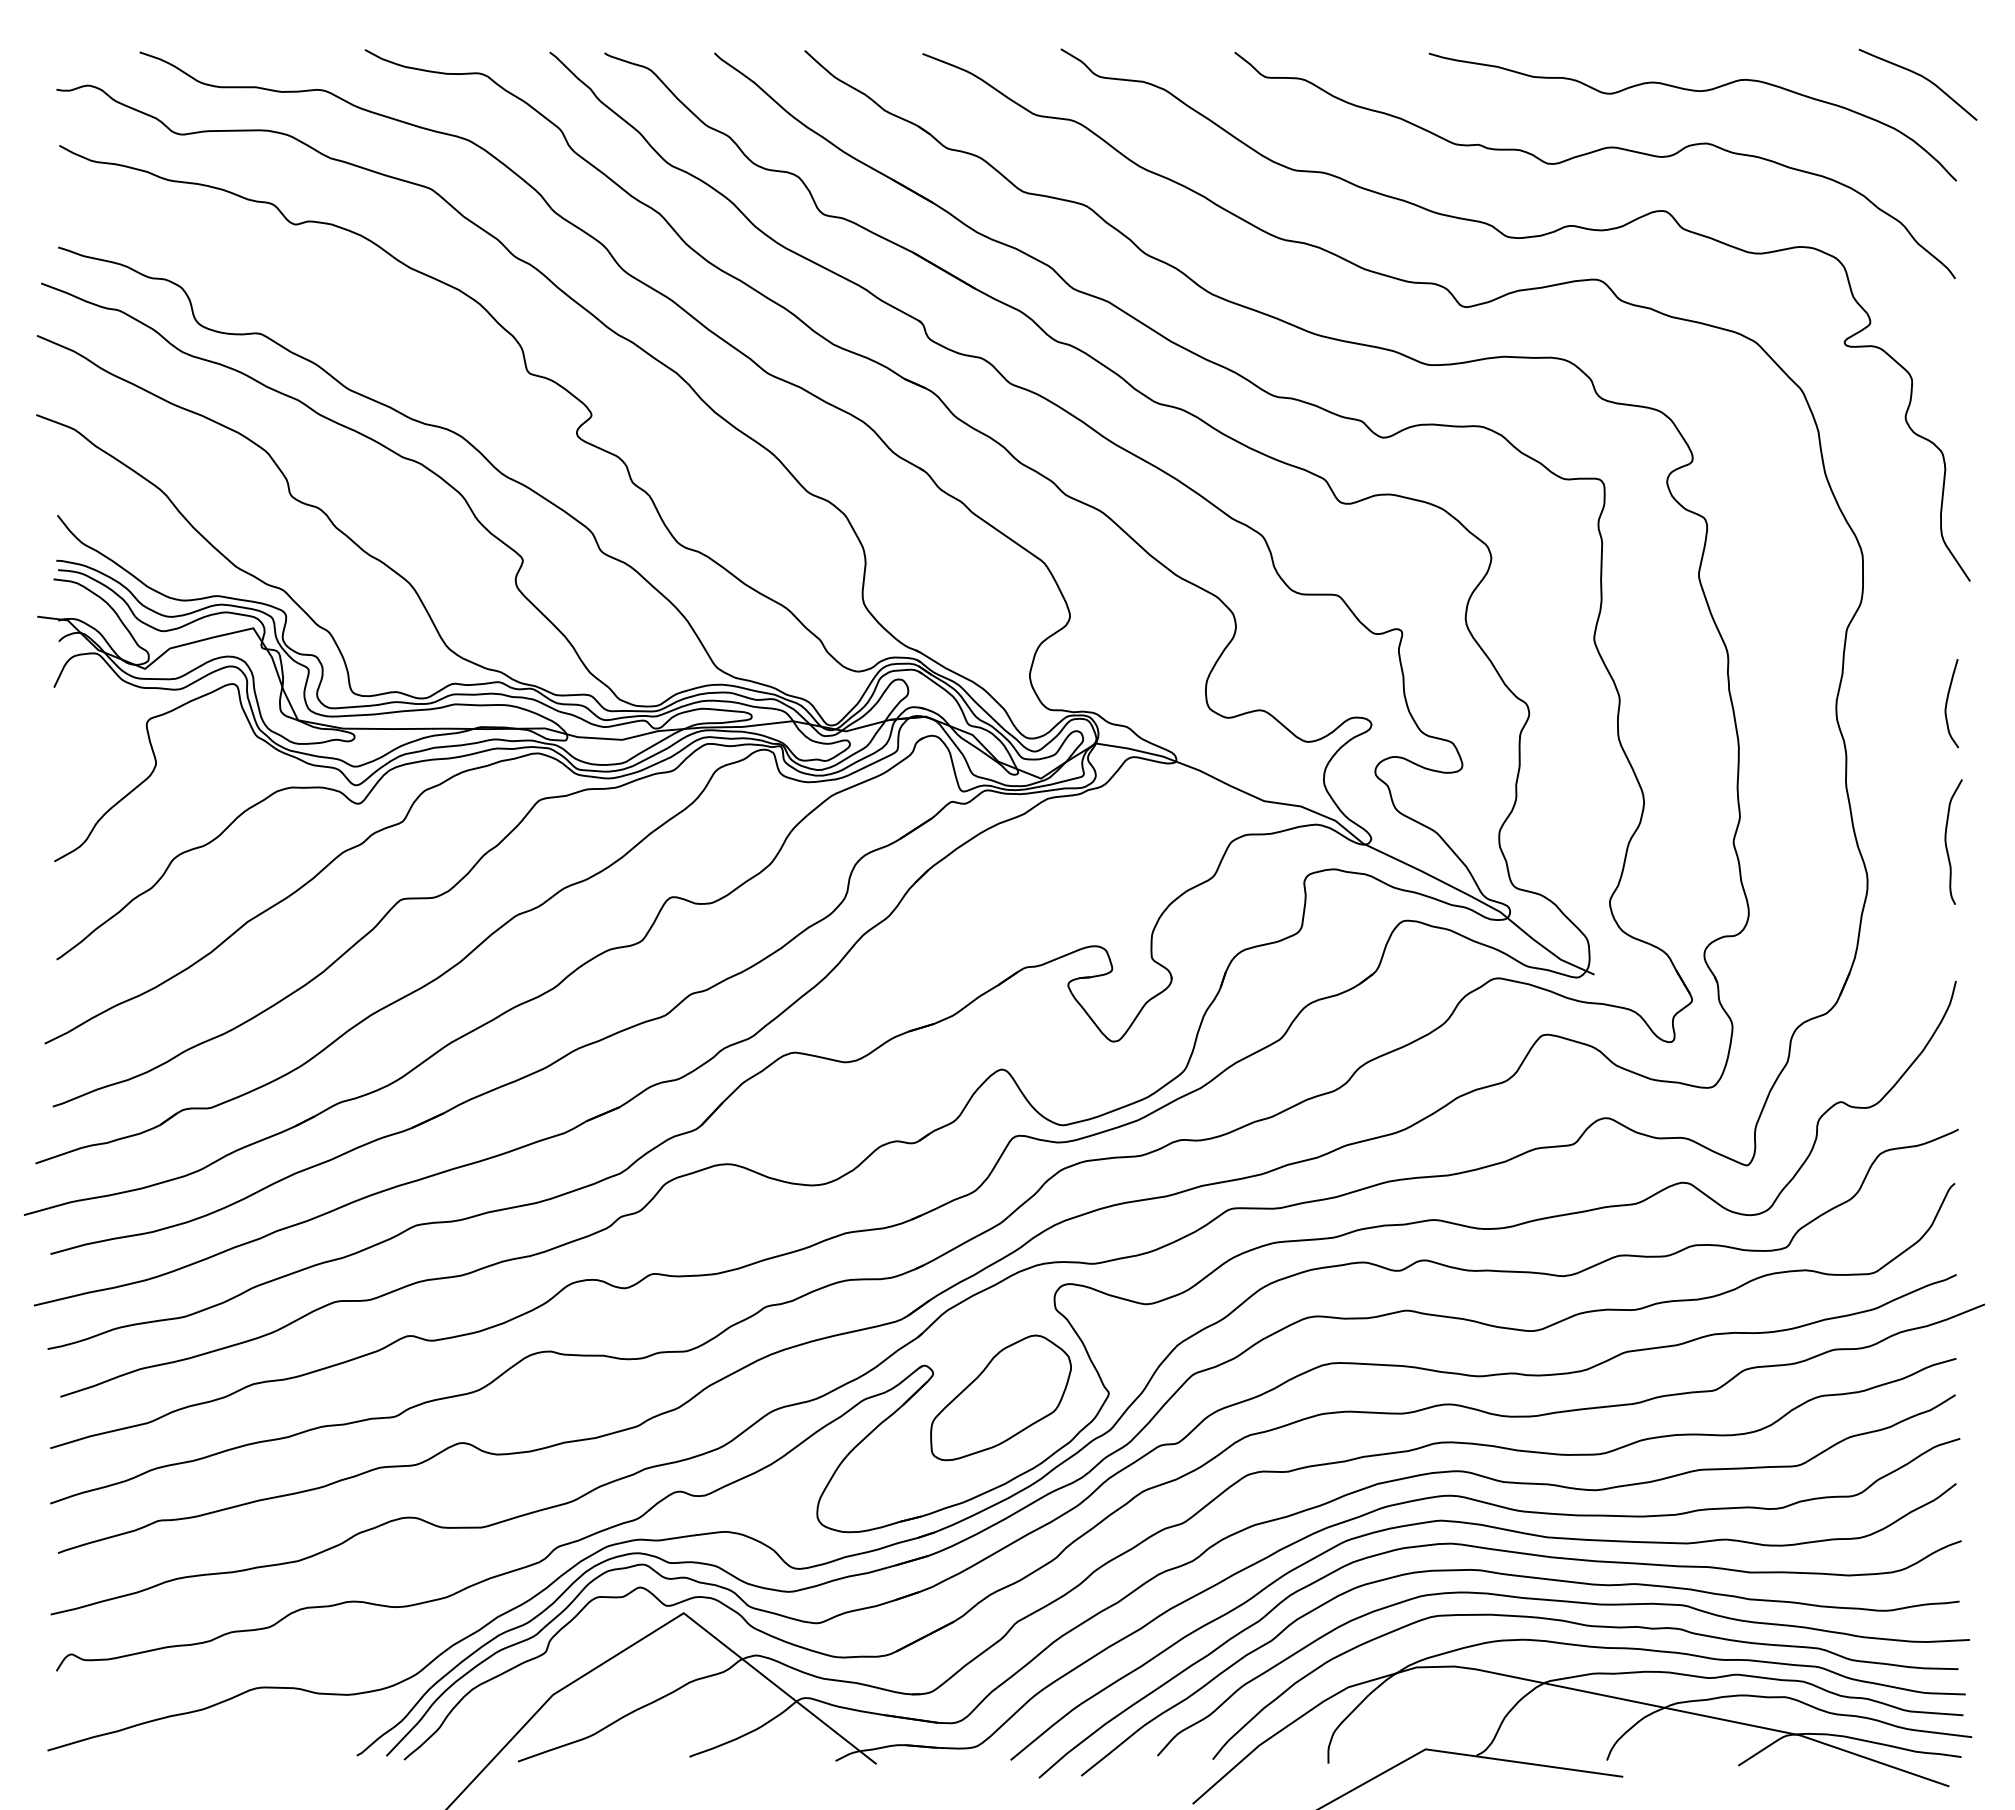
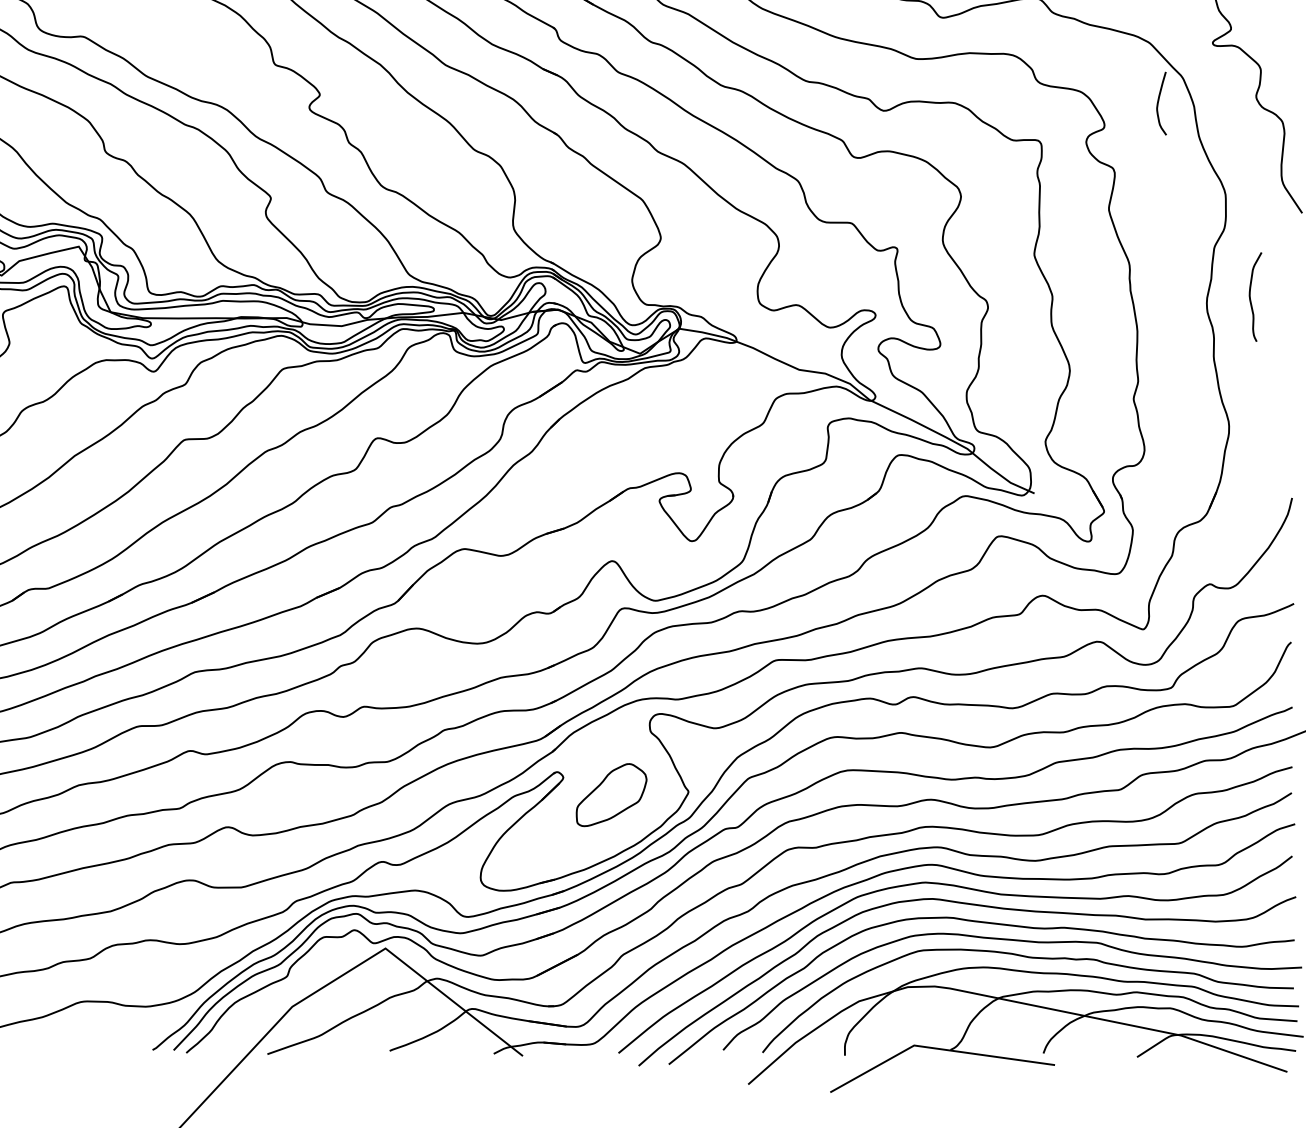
curve: (1947, 703) -> (1158, 103), moved
curve: (1946, 841) -> (1250, 296), moved
part: (1000, 1397) -> (611, 794), size x0.7

